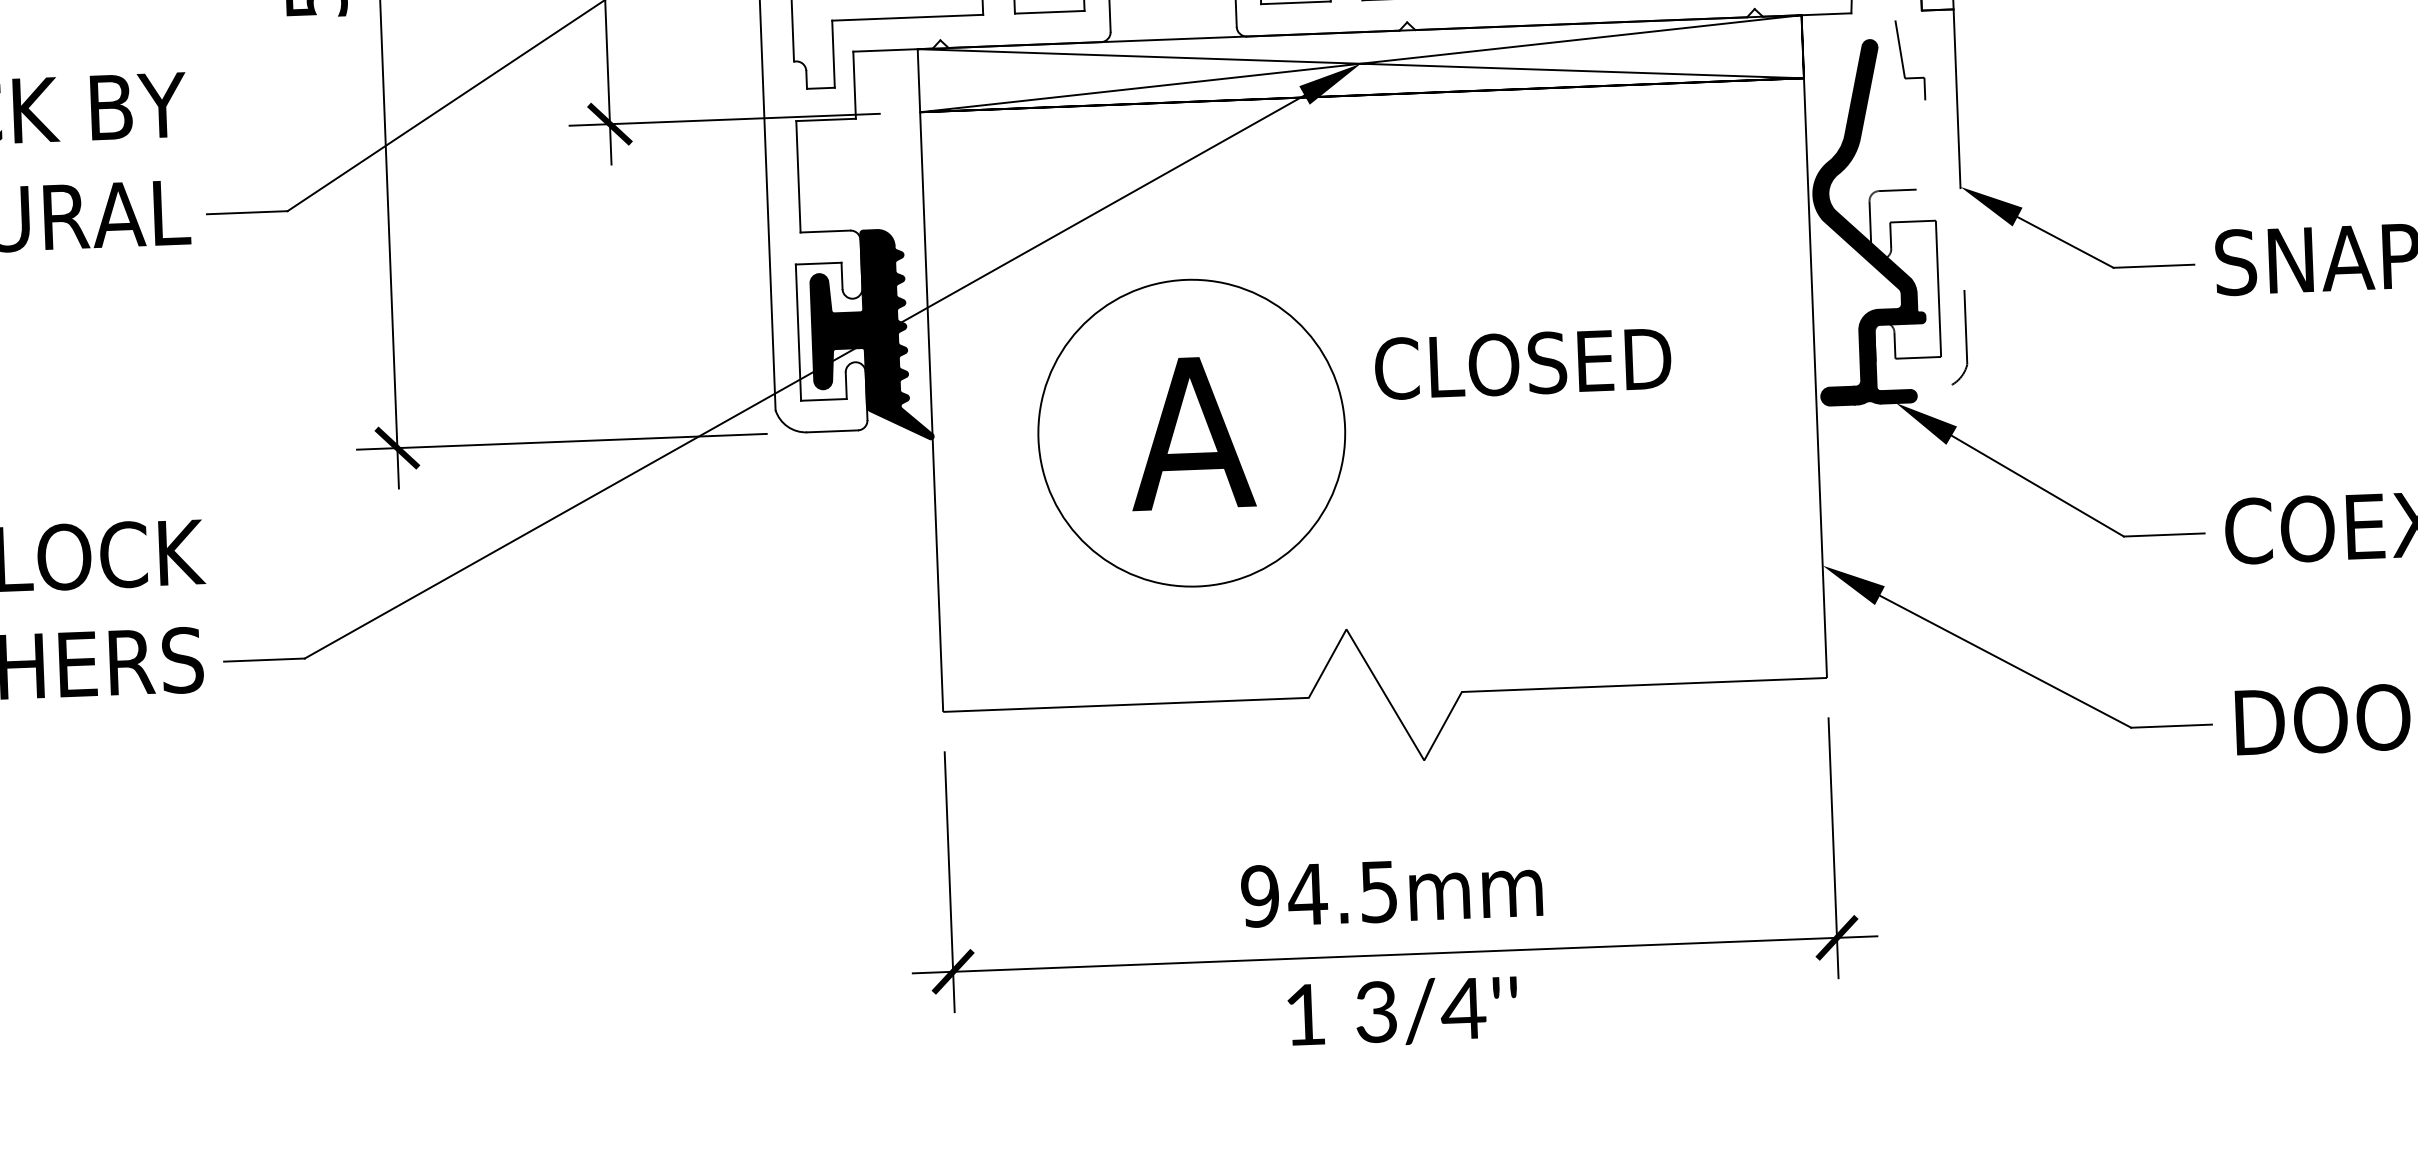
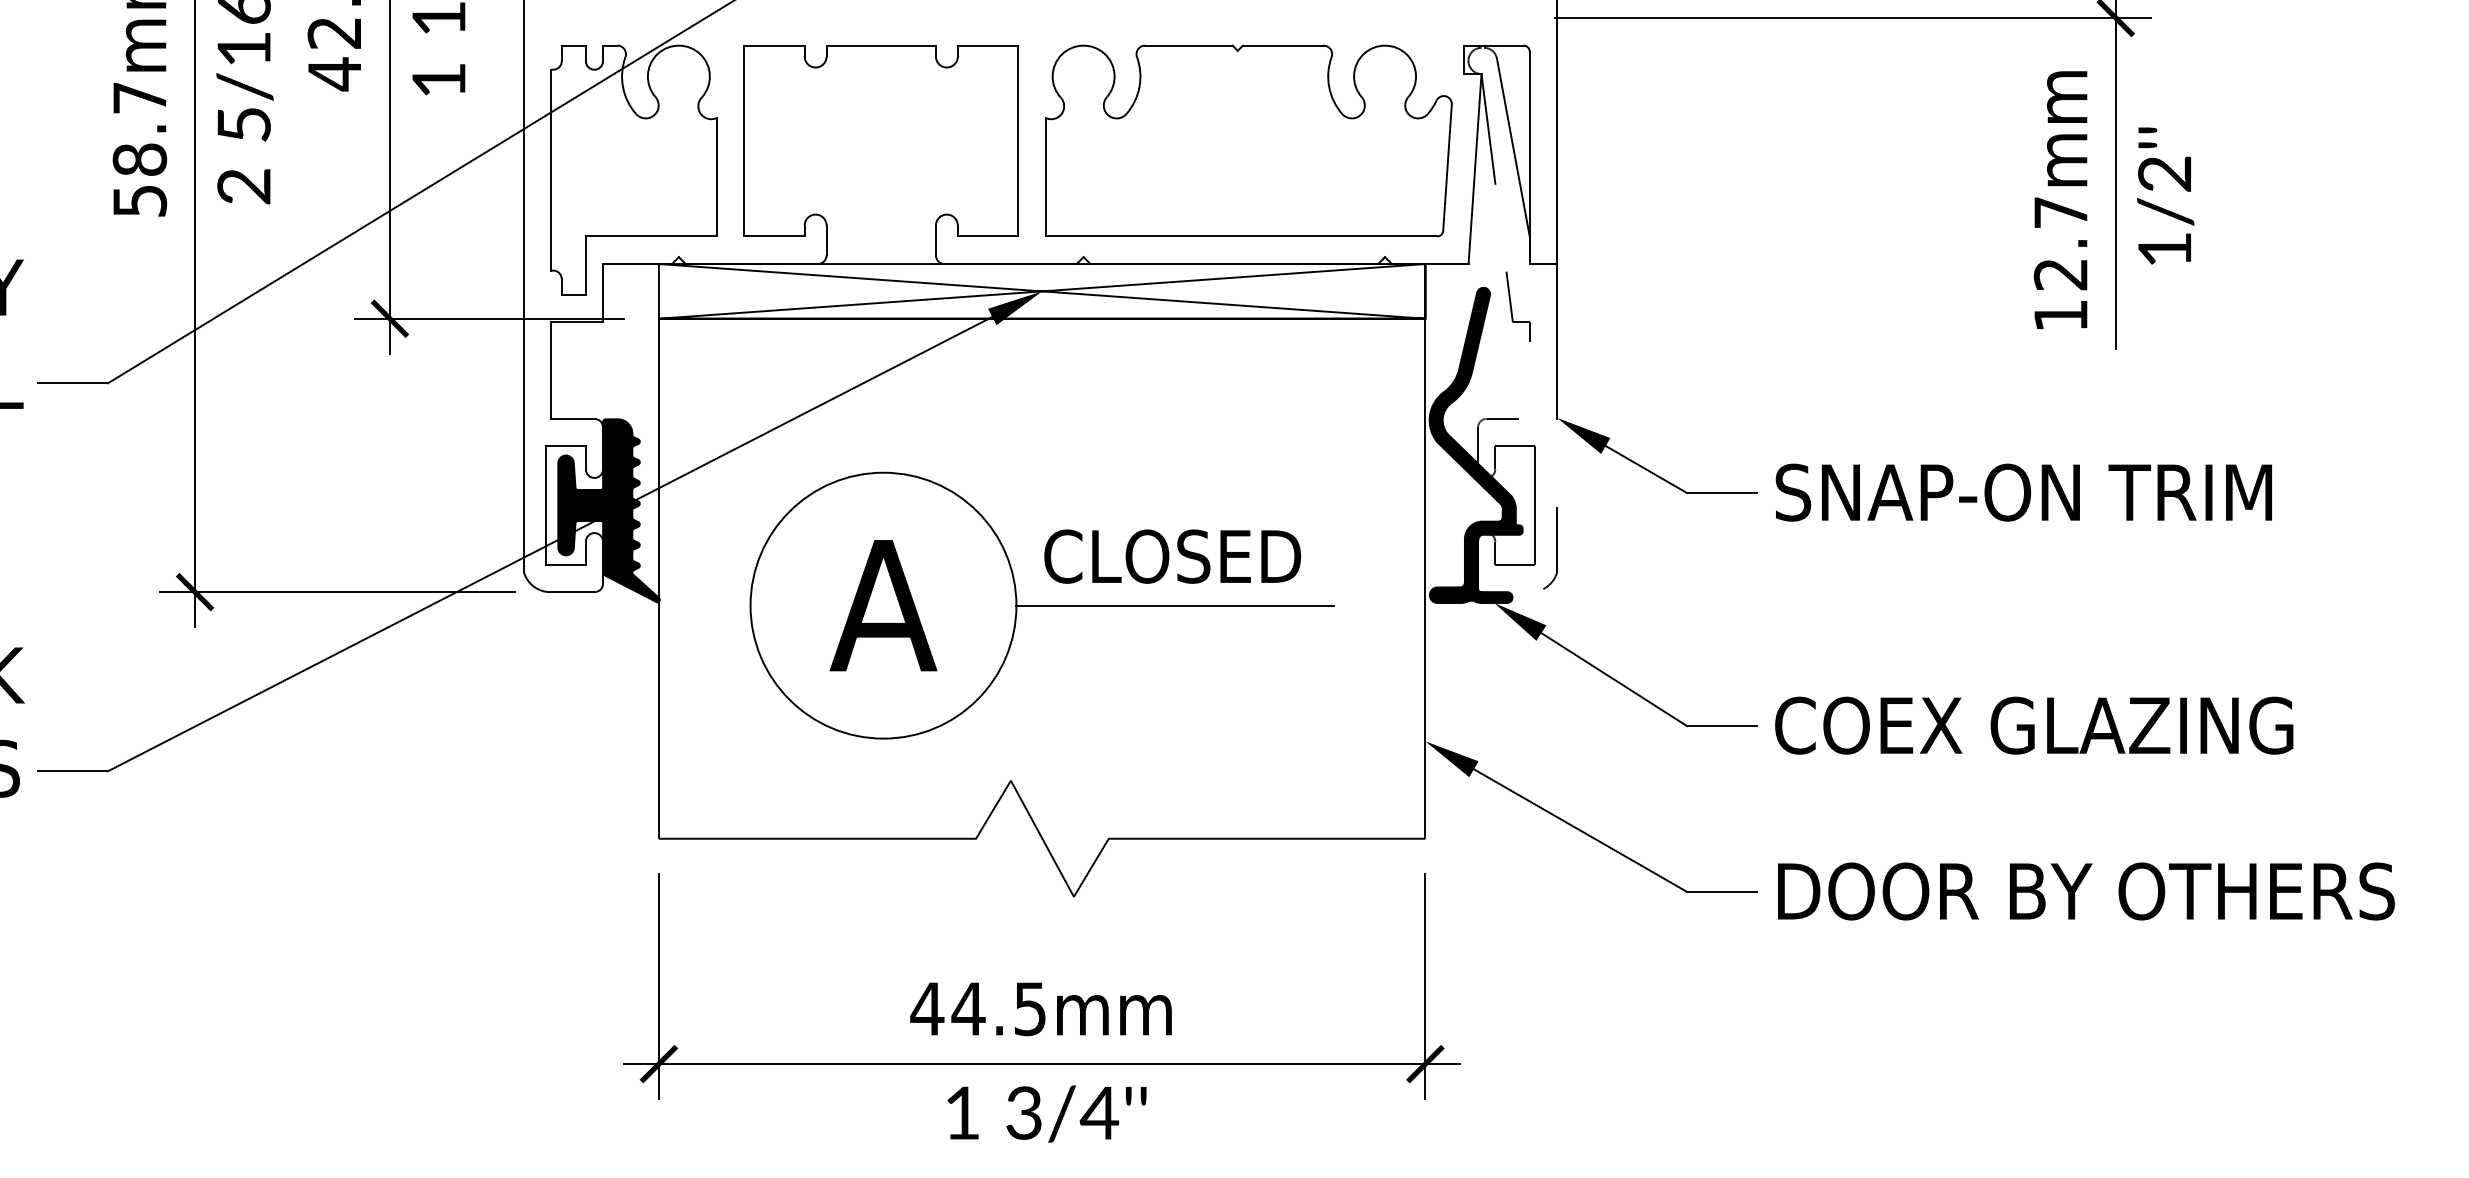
line: (1527, 420) -> (1174, 605), added
text: (1260, 895) -> (927, 1008), 94.5mm -> 44.5mm

